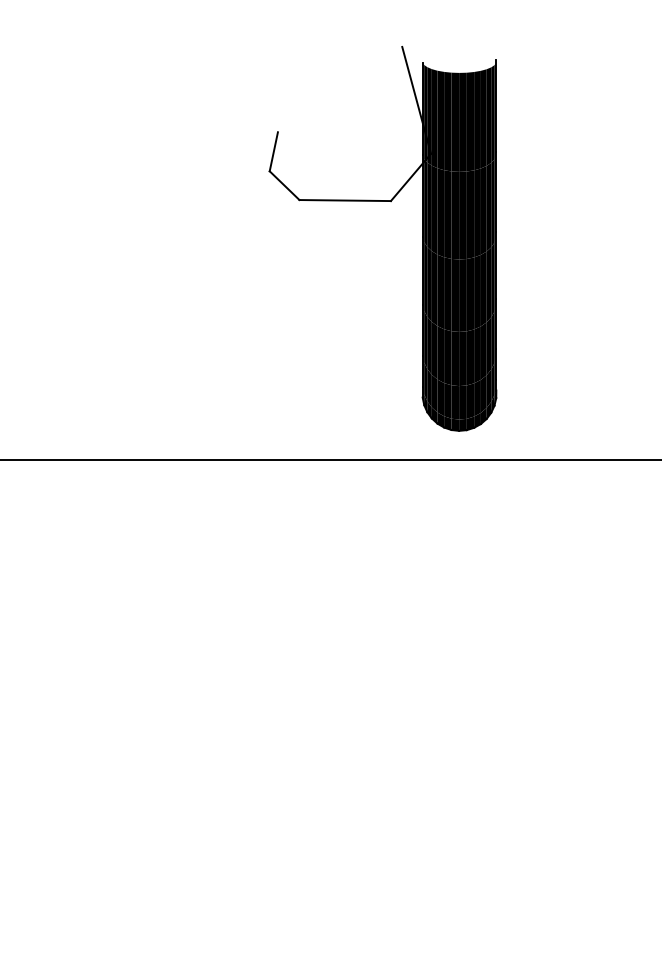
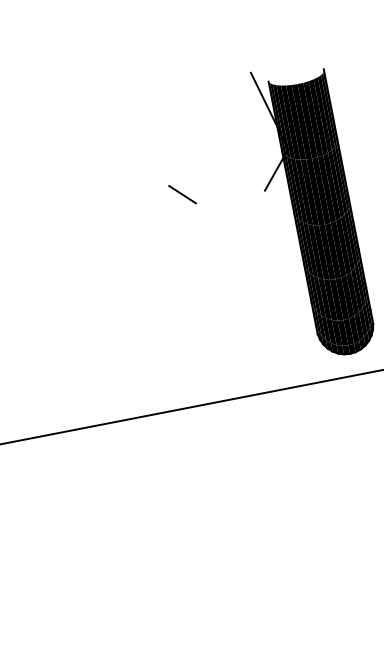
line: (273, 151) -> (169, 170), removed
line: (344, 200) -> (229, 197), removed

